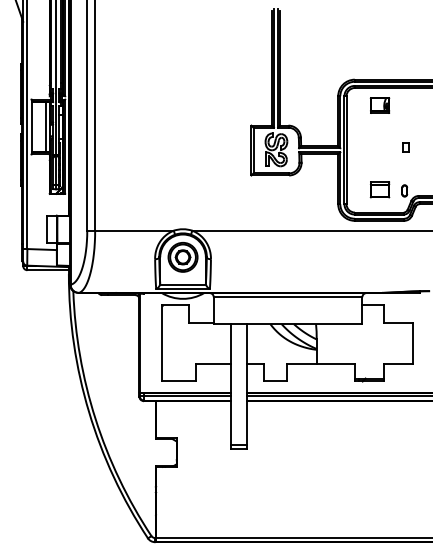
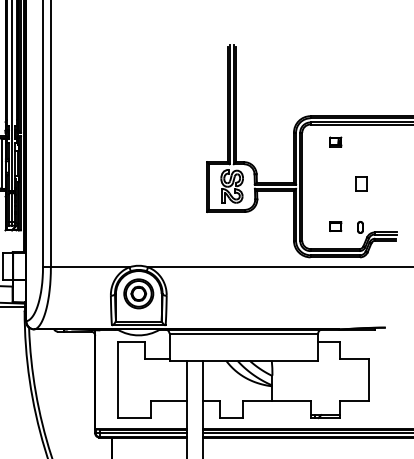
part: (379, 105) -> (335, 142), size x0.6
part: (405, 147) -> (361, 184), size x1.6
part: (379, 189) -> (335, 226), size x0.6

